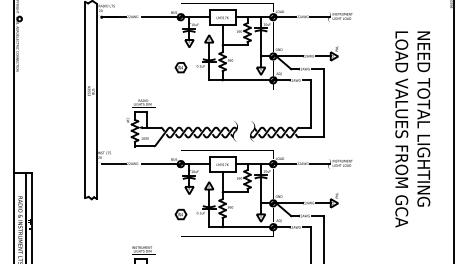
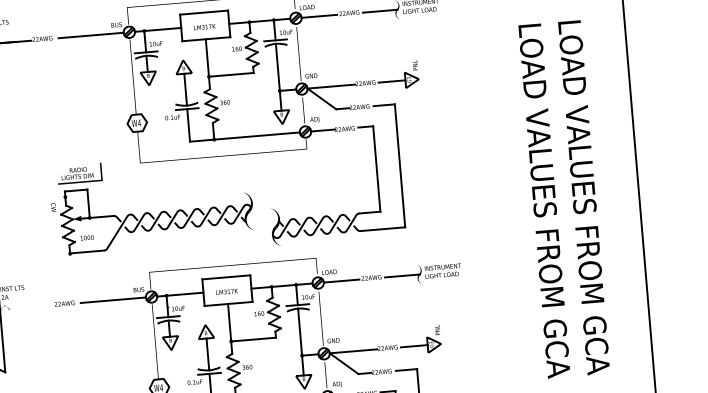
part: (181, 123) -> (150, 205), moved
text: (423, 130) -> (583, 199), NEED TOTAL LIGHTING -> LOAD VALUES FROM GCA
line: (114, 164) -> (32, 307), removed

